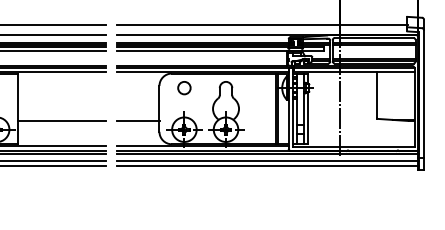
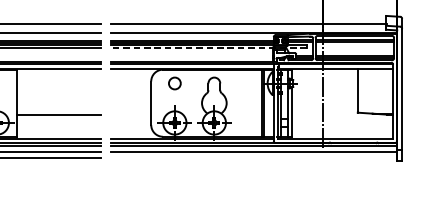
line: (220, 51) -> (209, 48), solid -> dashed
line: (137, 120) -> (130, 114), removed
line: (267, 166) -> (253, 157), removed

